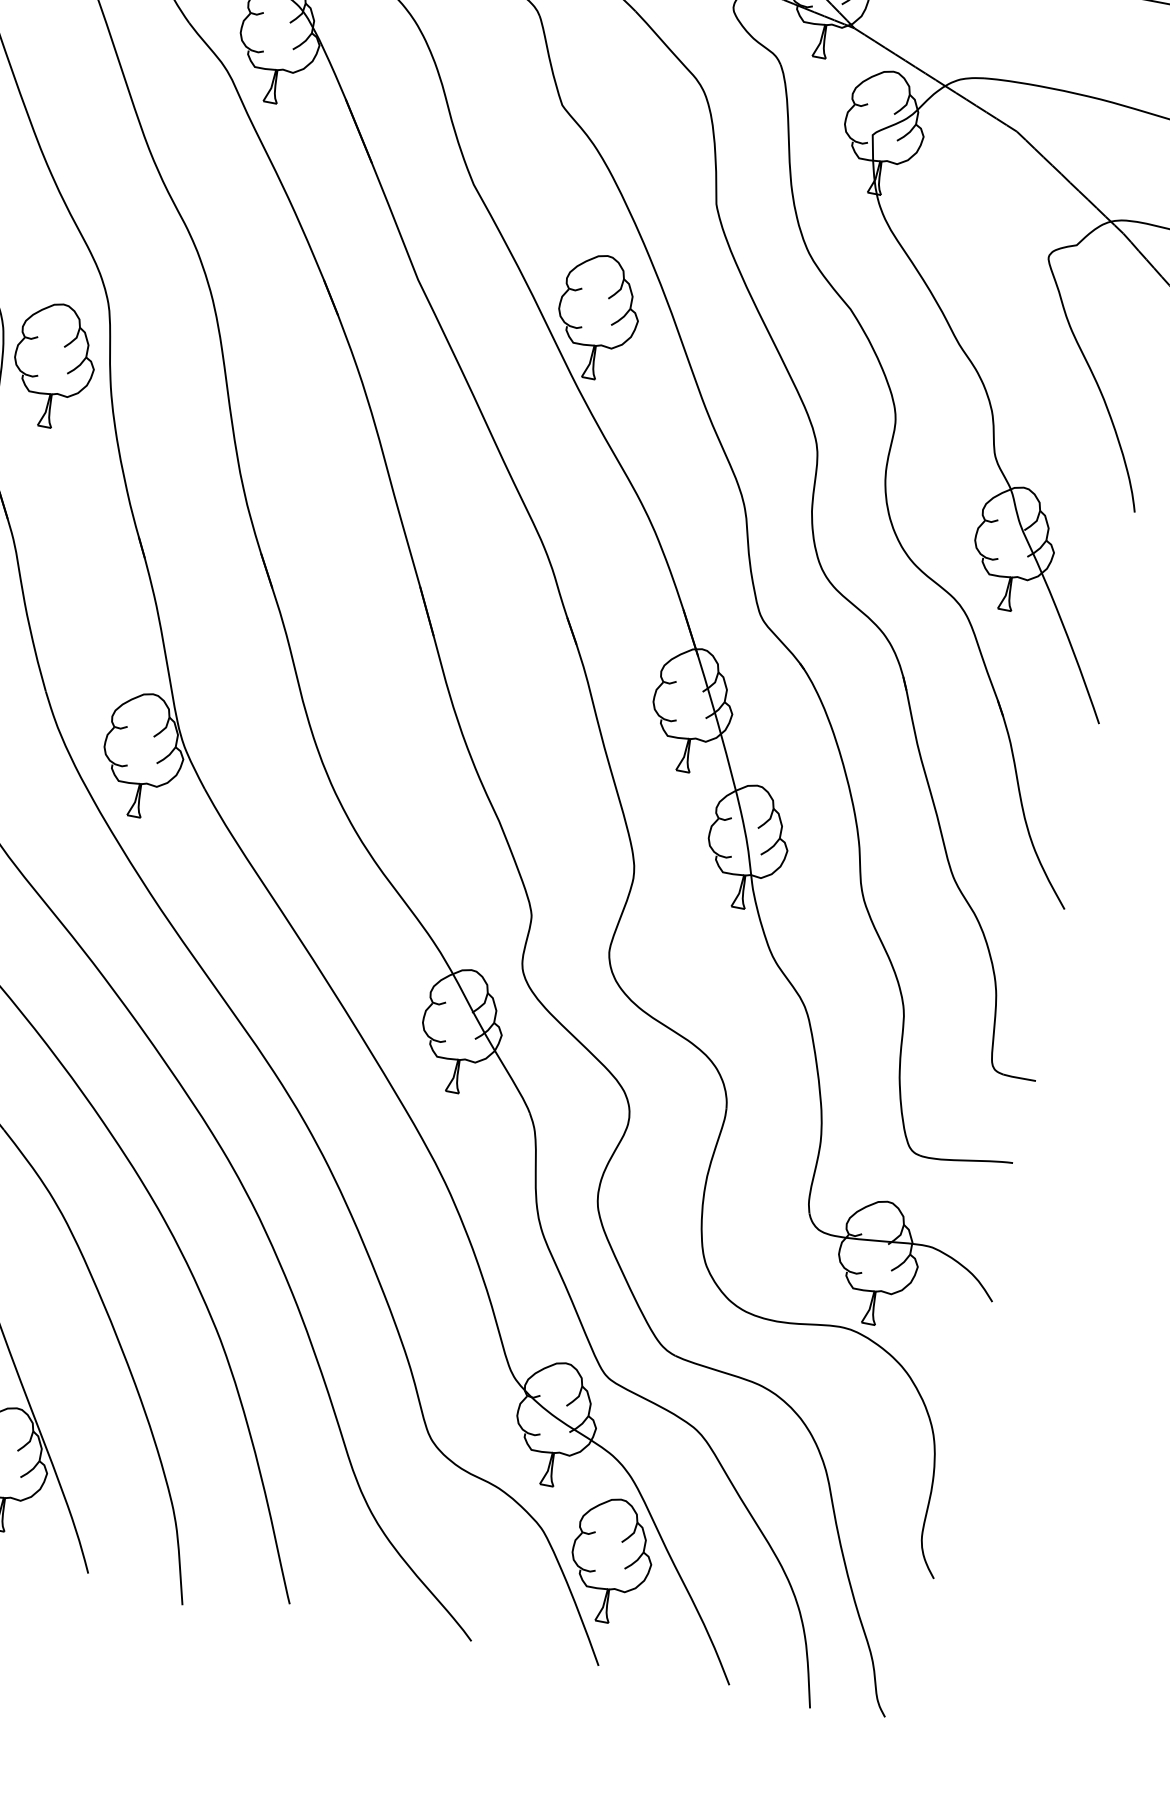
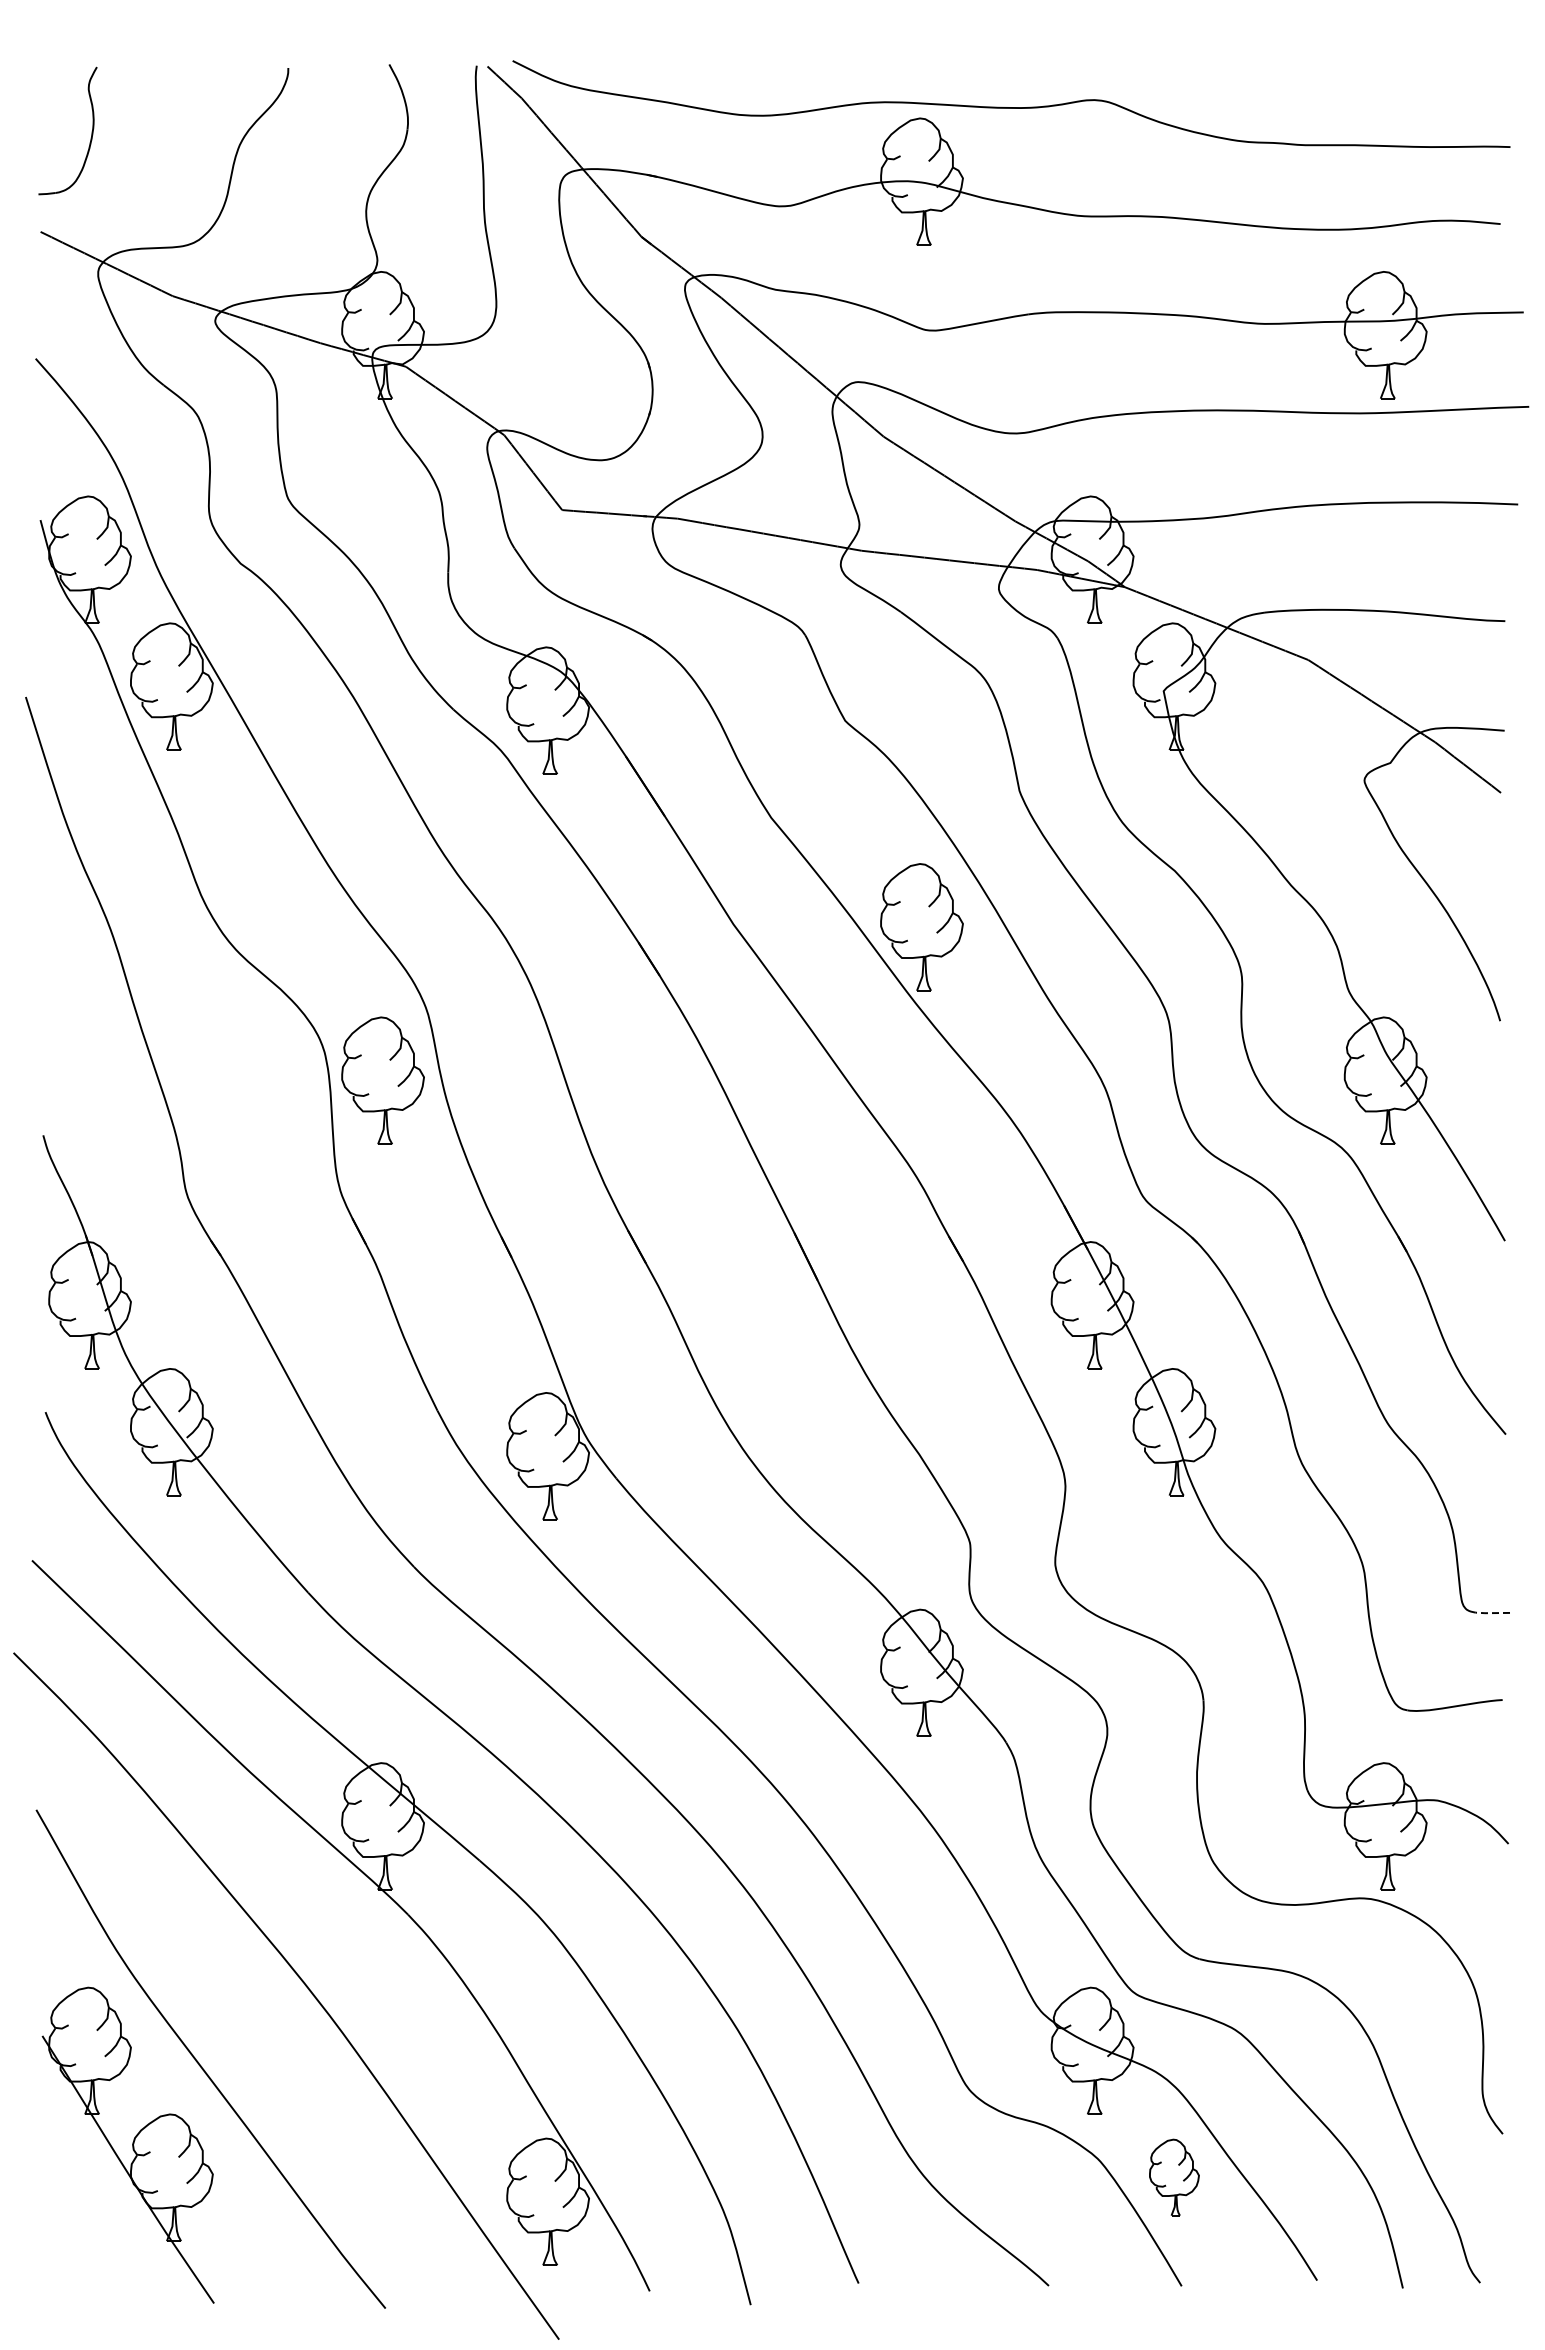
line: (1018, 1078) -> (1491, 1613), solid -> dashed
part: (611, 1560) -> (1174, 2177), size x0.6

